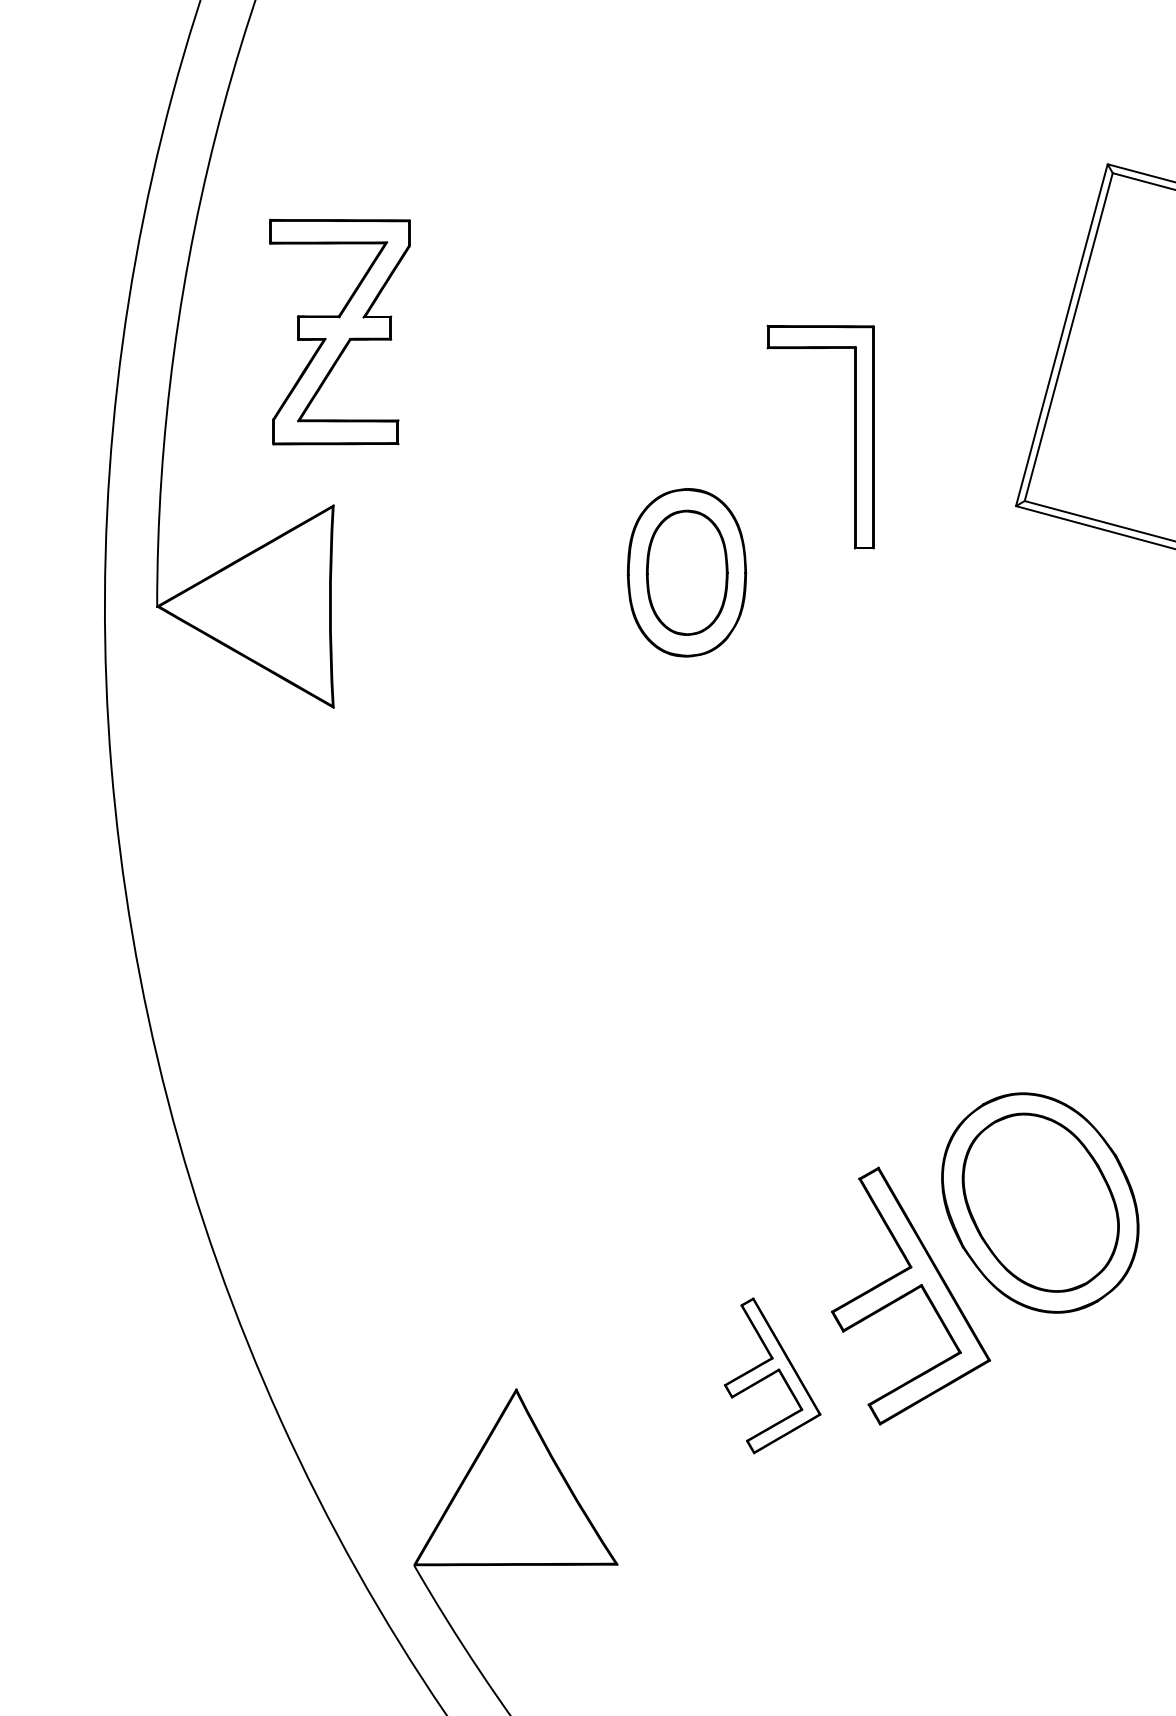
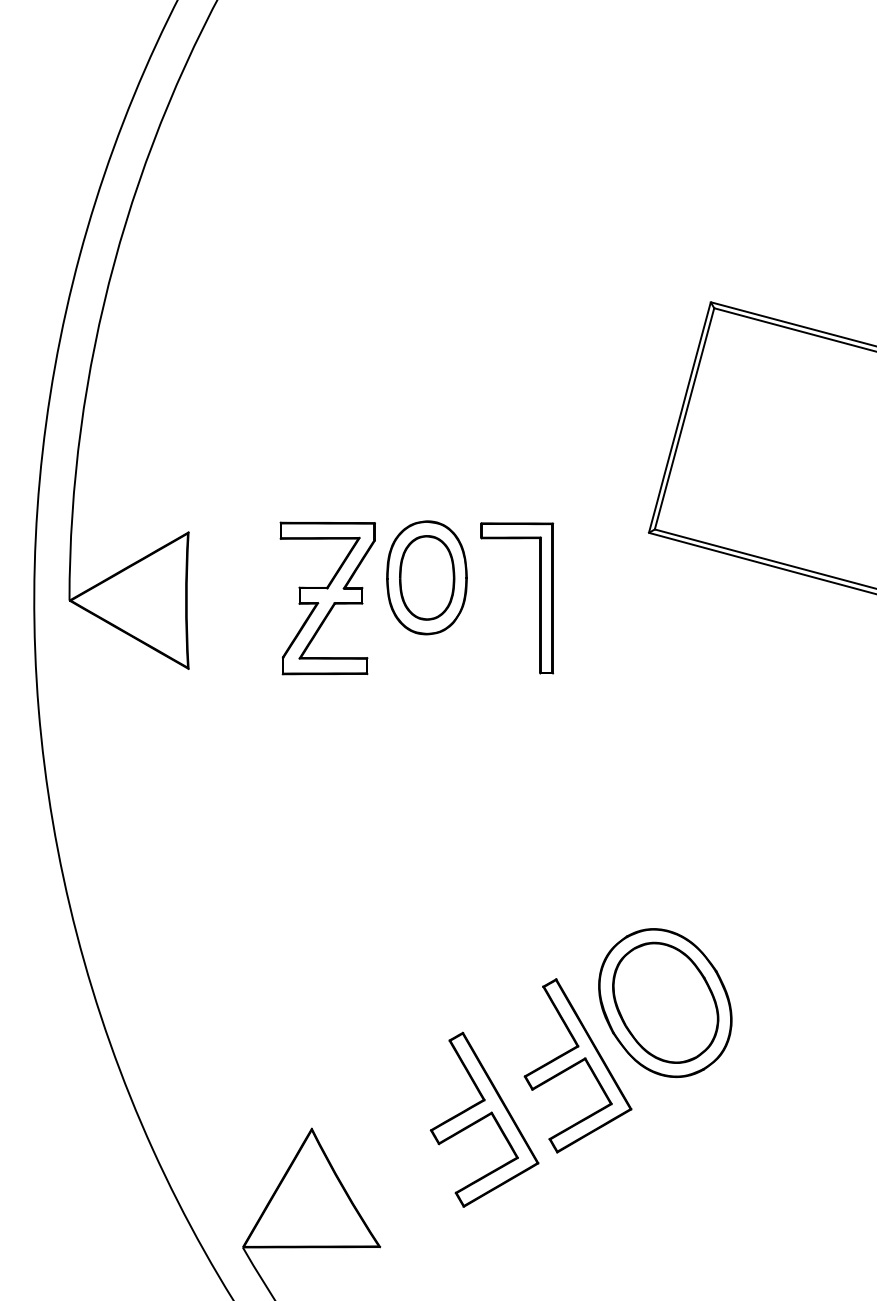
part: (339, 332) -> (327, 598), moved
part: (853, 437) -> (539, 598), moved
part: (772, 1375) -> (484, 1119), size x1.67

